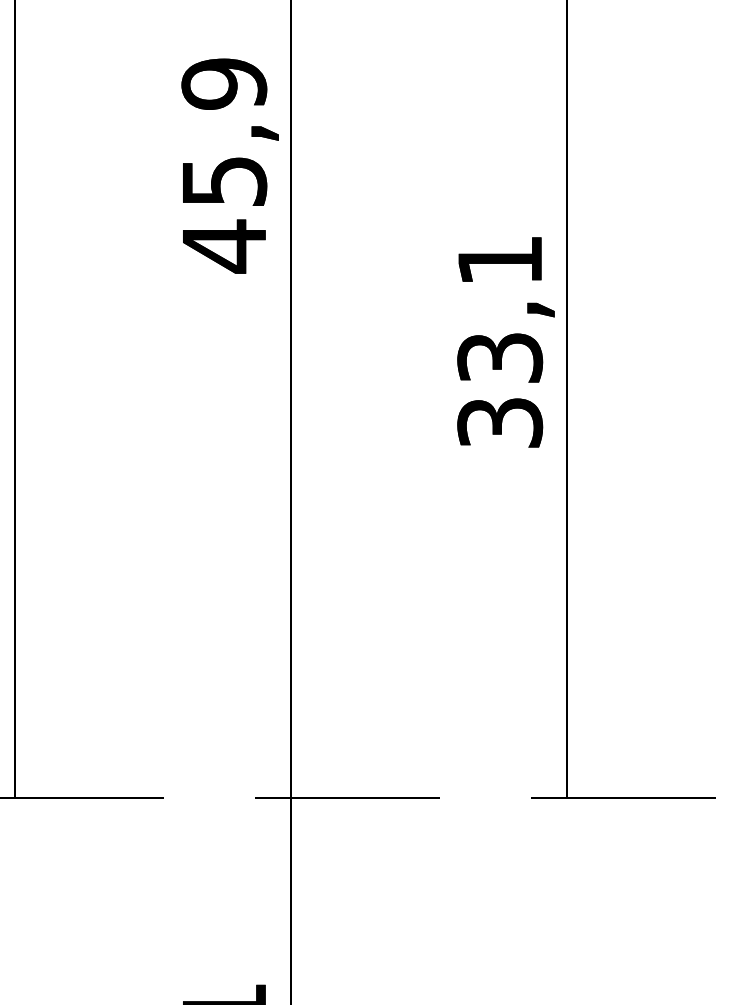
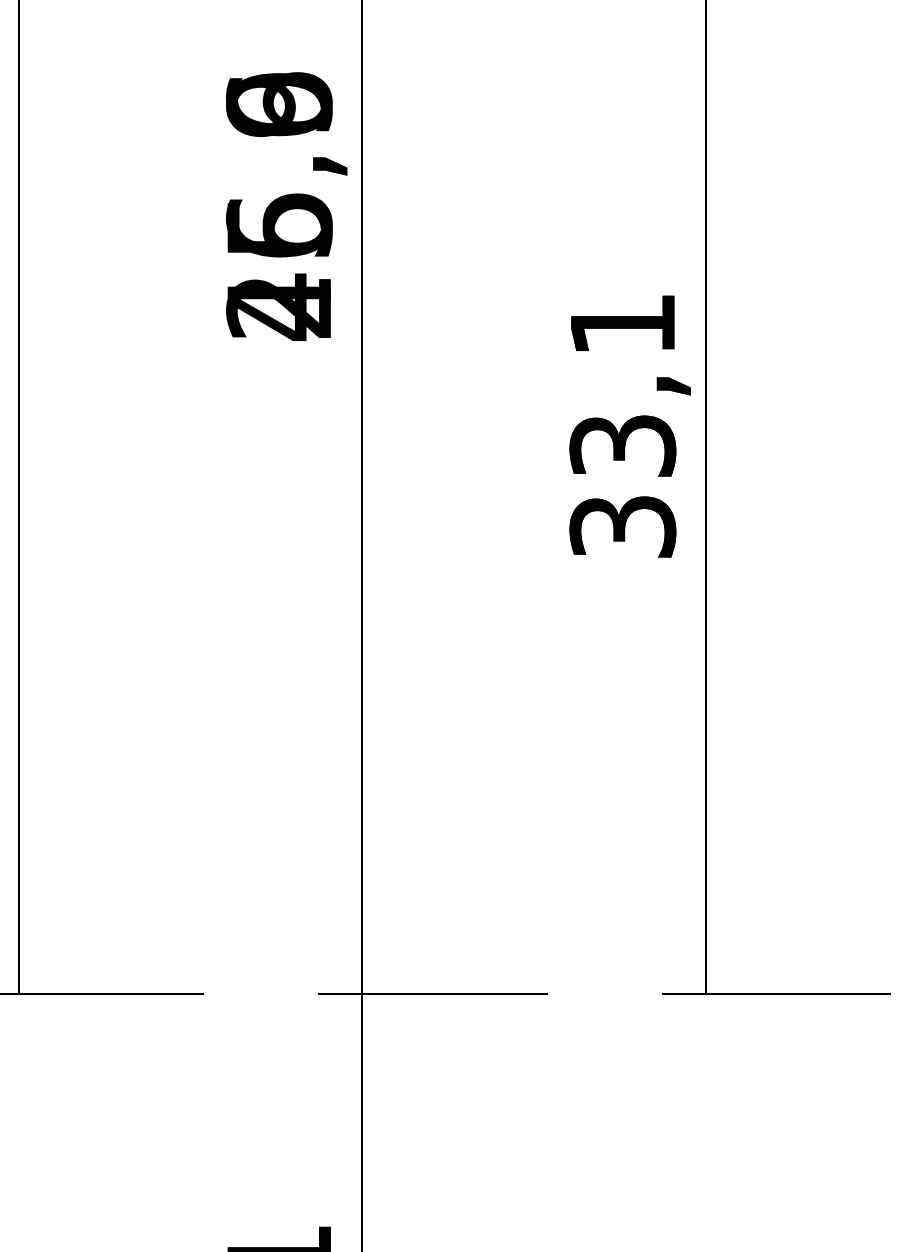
text: (224, 165) -> (279, 206), 45,9 -> 26,6

